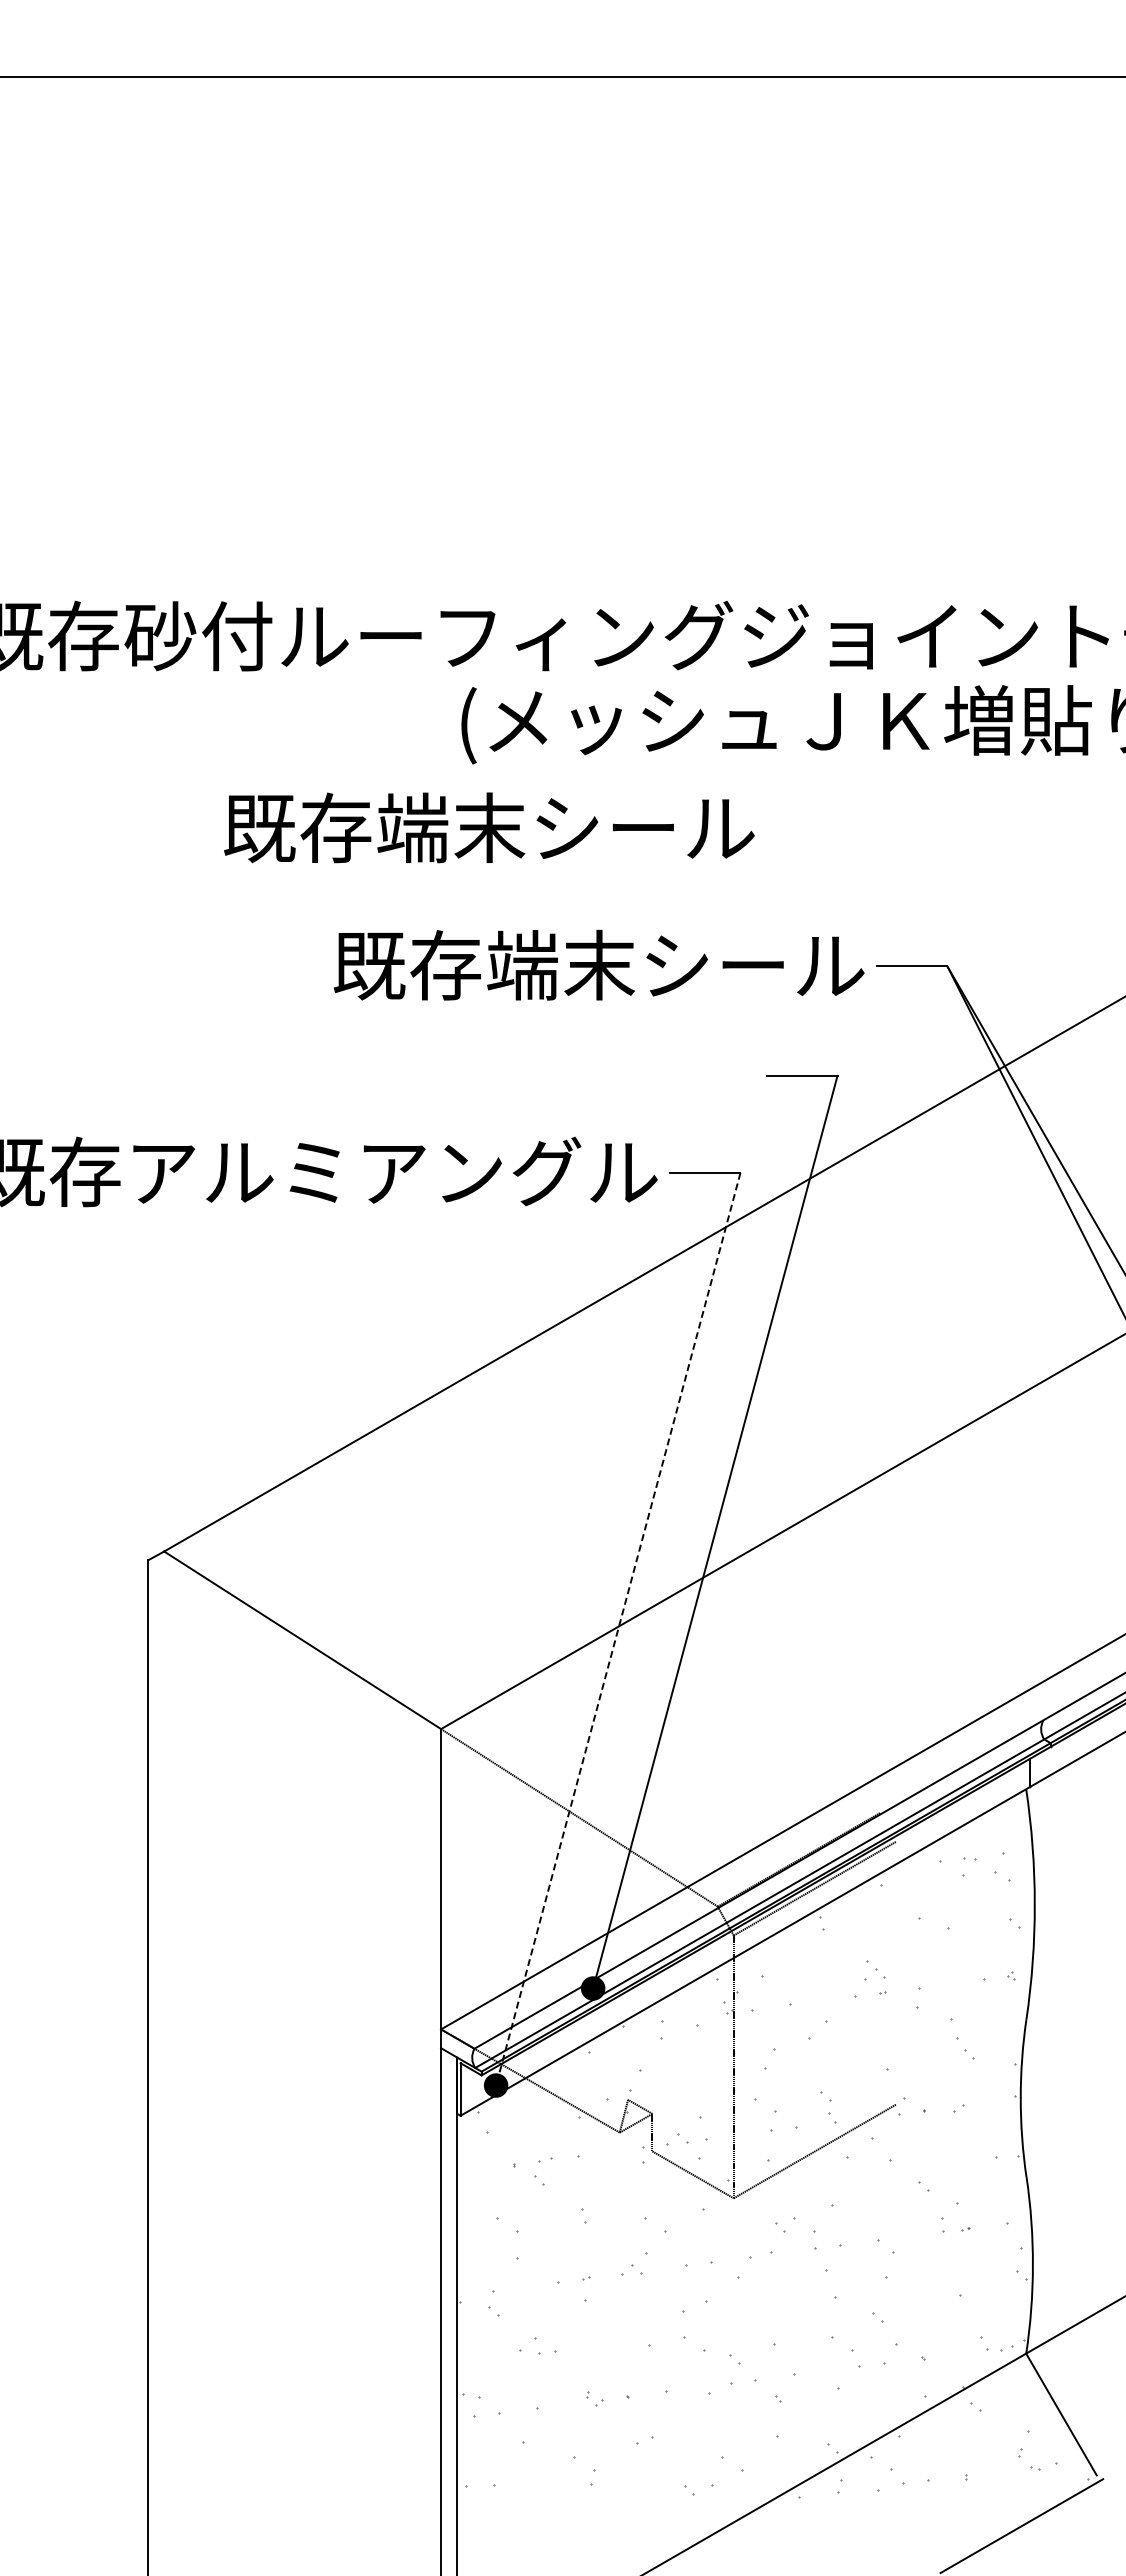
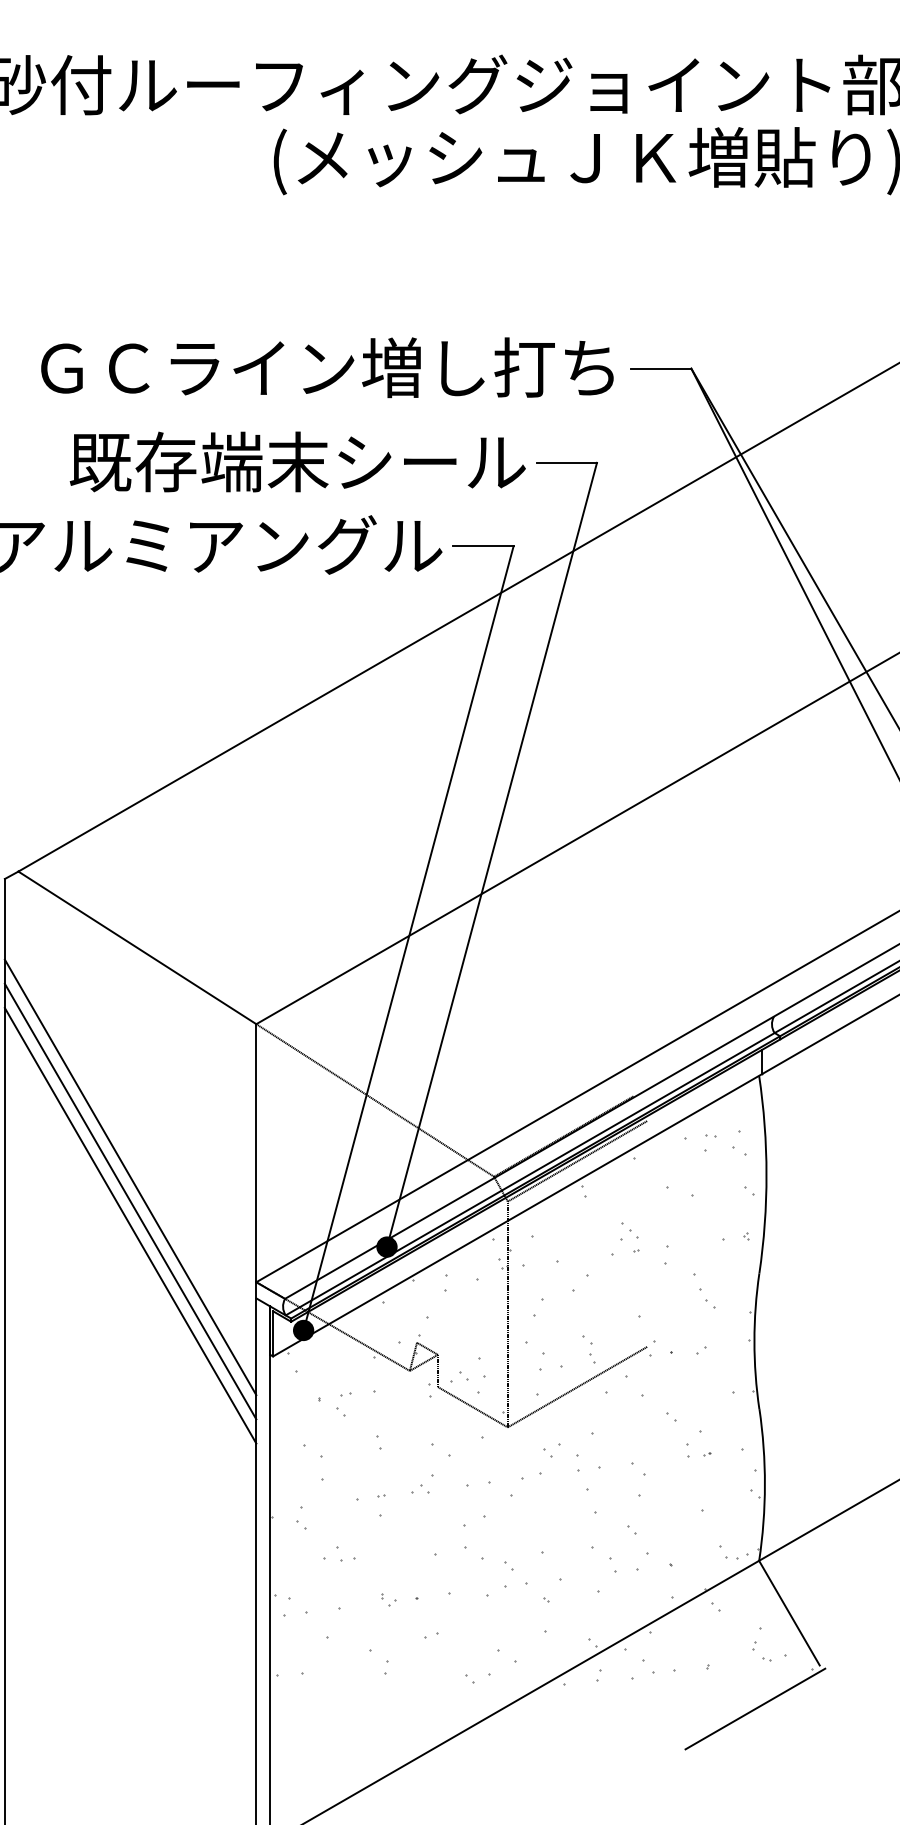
text: (489, 827) -> (297, 461), moved
text: (527, 964) -> (330, 367), 既存端末シール -> ＧＣライン増し打ち
line: (618, 1629) -> (408, 938), dashed -> solid
line: (294, 1907) -> (130, 1177), added
line: (294, 1935) -> (130, 1201), added
line: (294, 1963) -> (130, 1225), added

